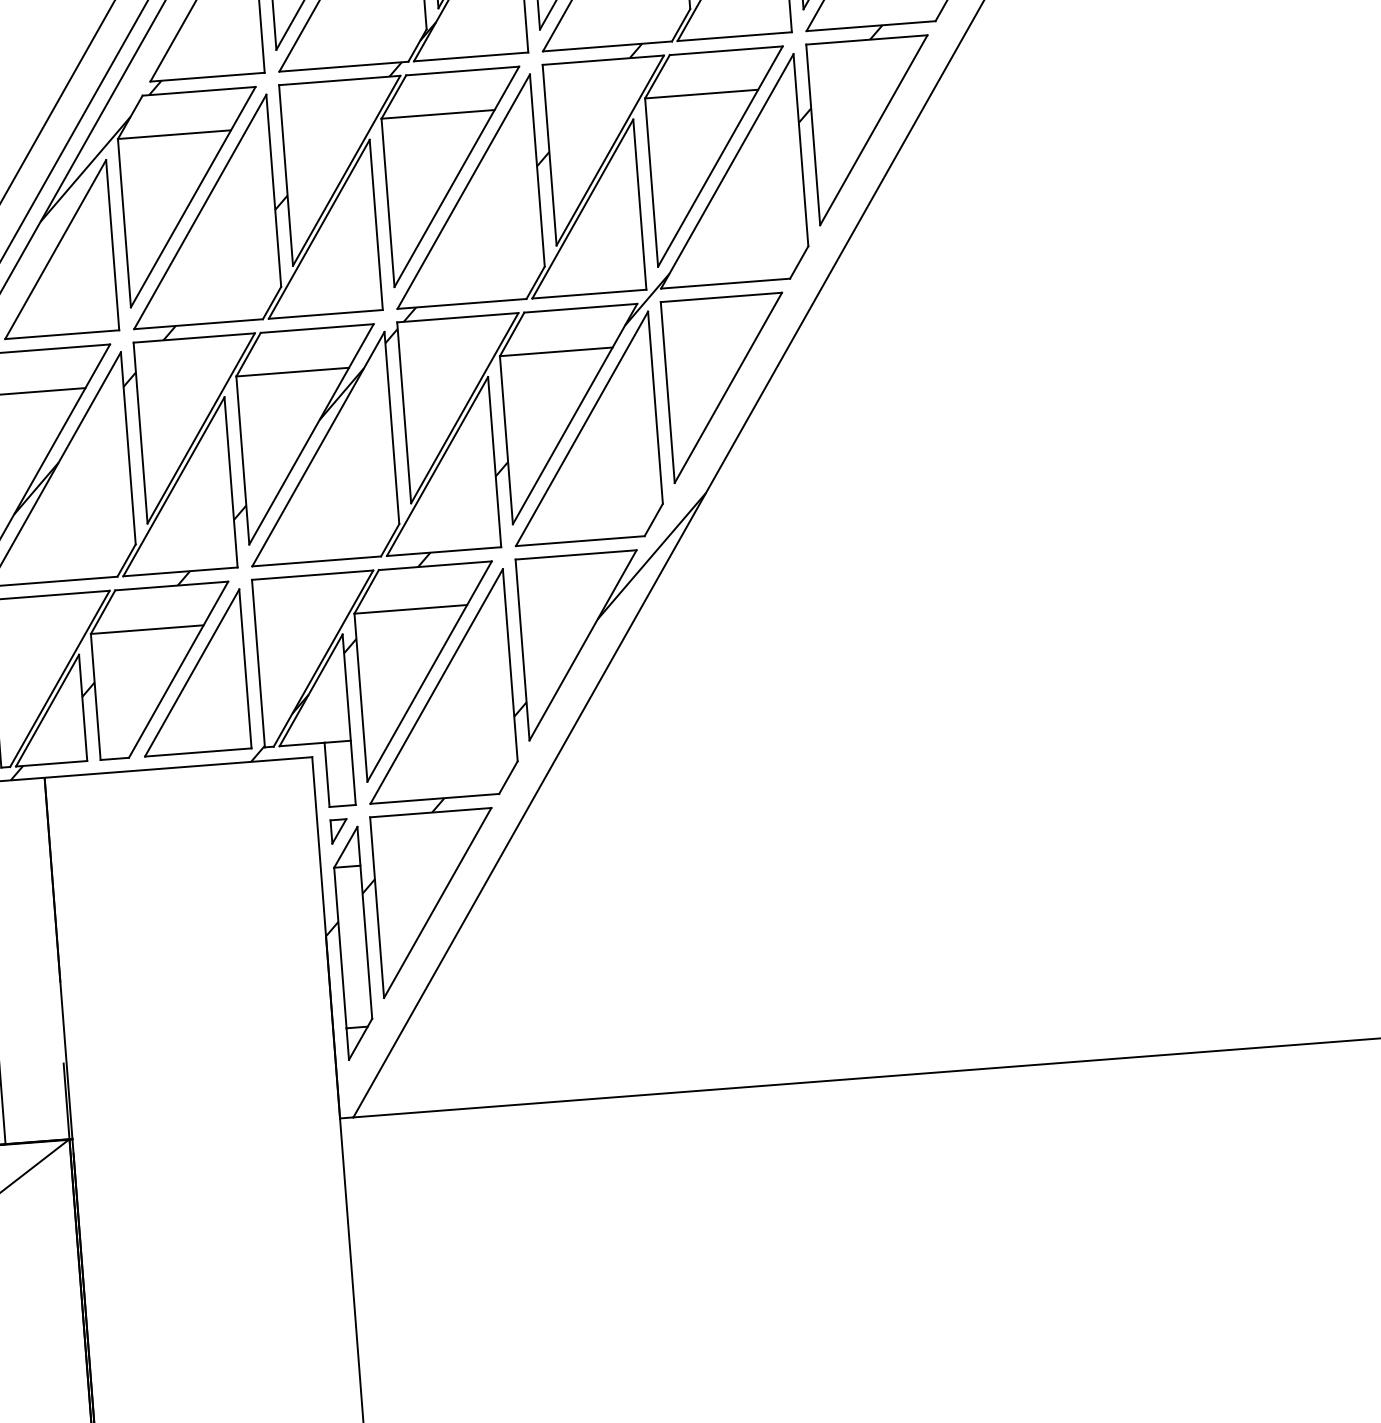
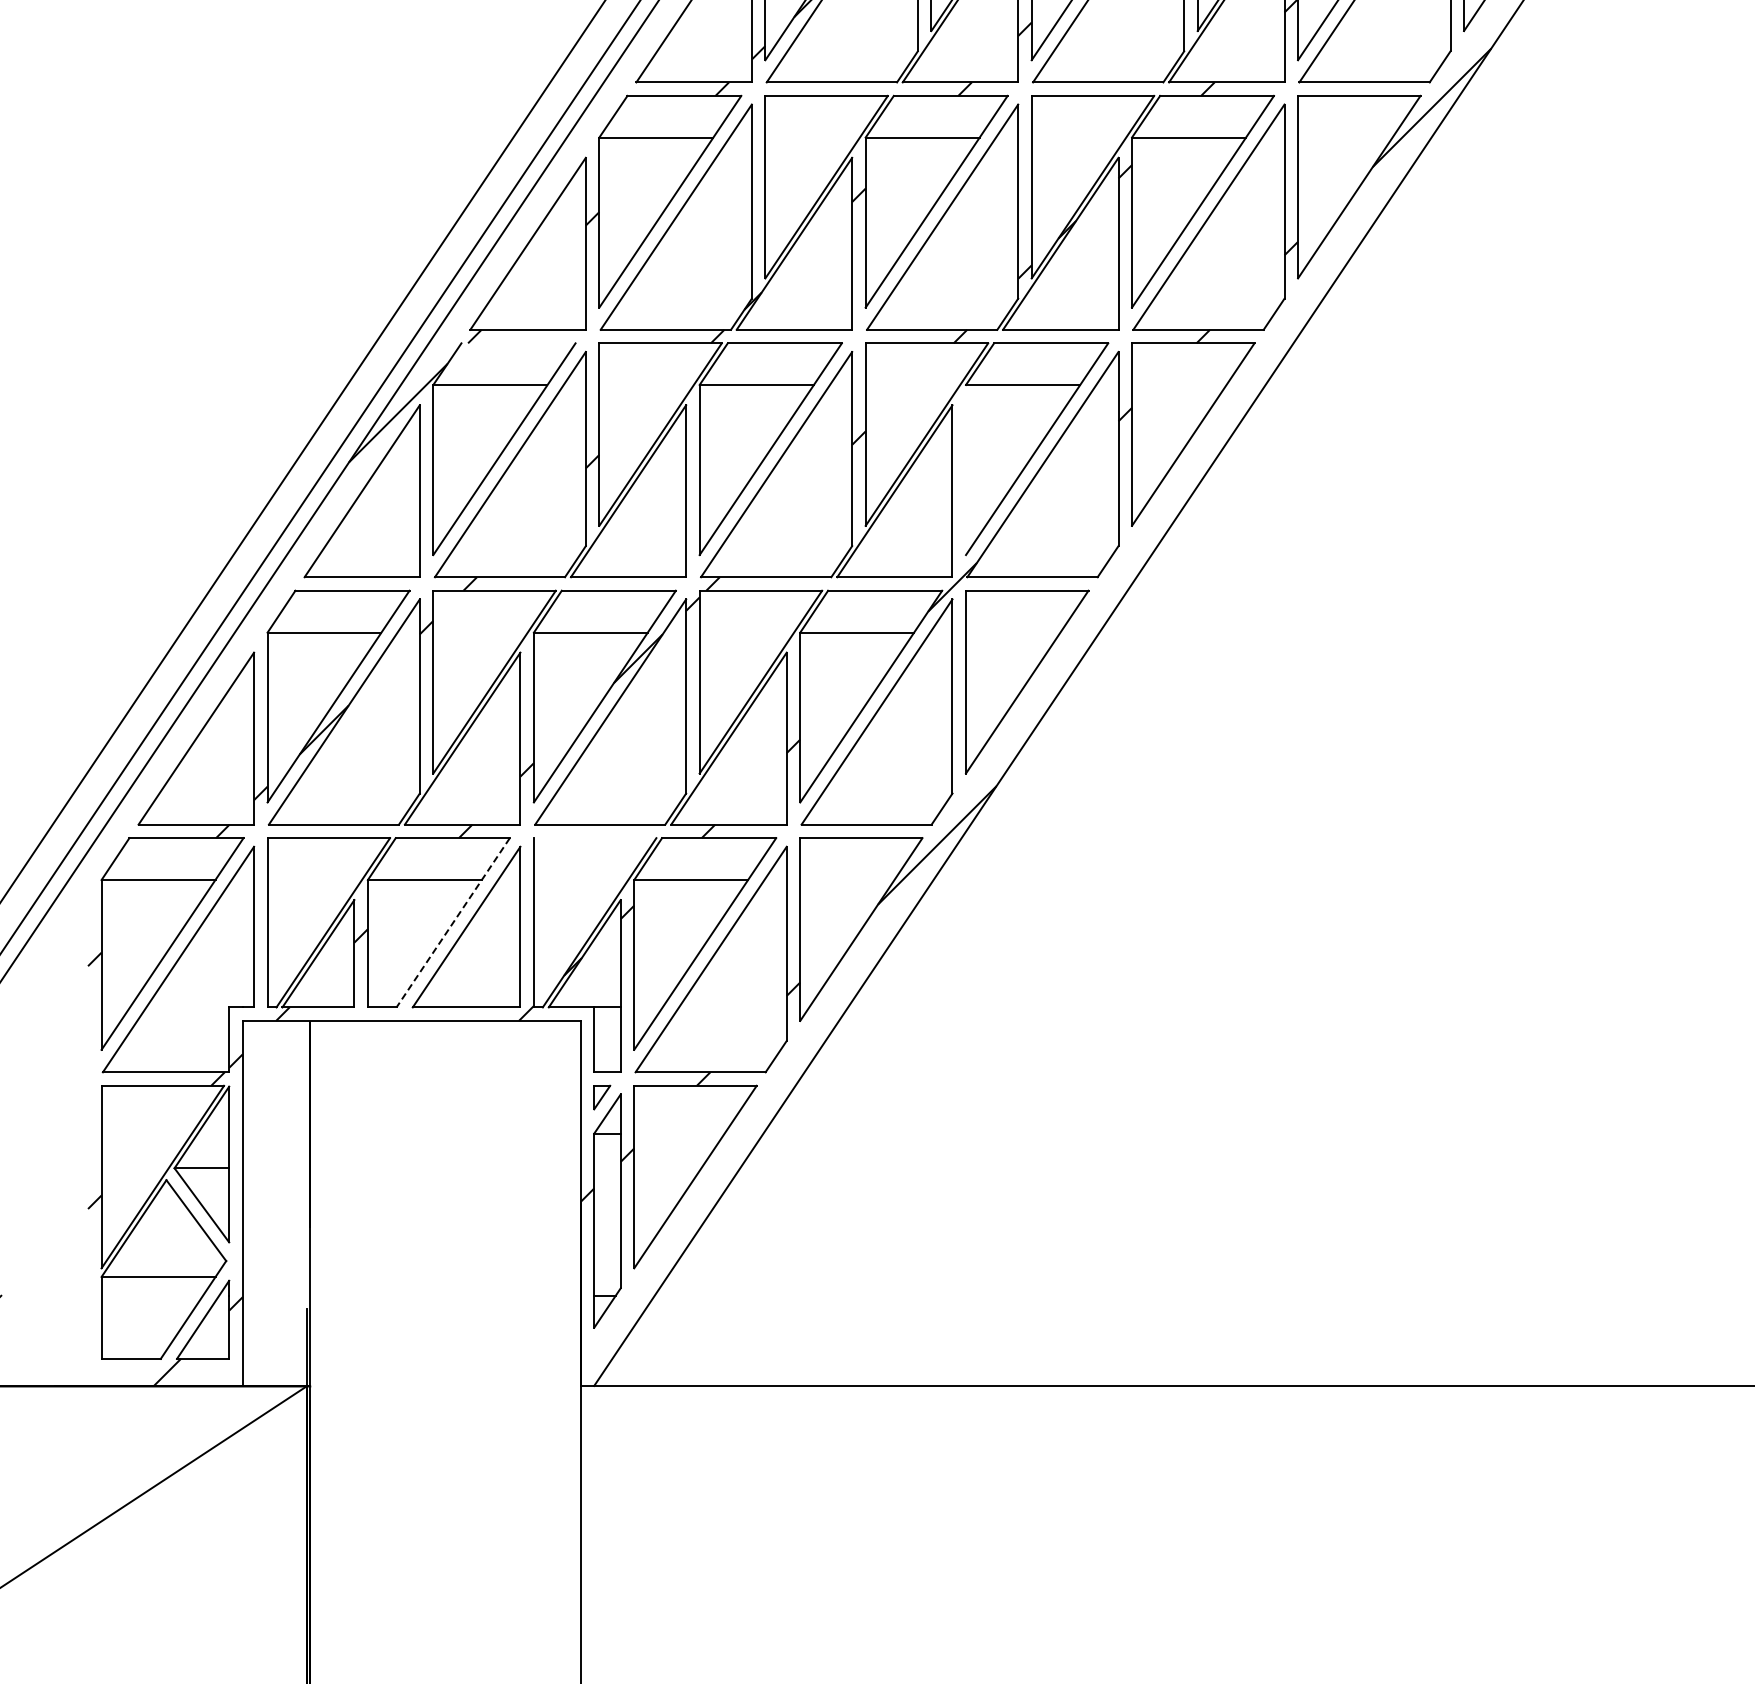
line: (199, 91) -> (518, 343), removed
line: (652, 182) -> (966, 469), removed
line: (312, 575) -> (594, 838), removed
line: (178, 669) -> (453, 922), solid -> dashed

